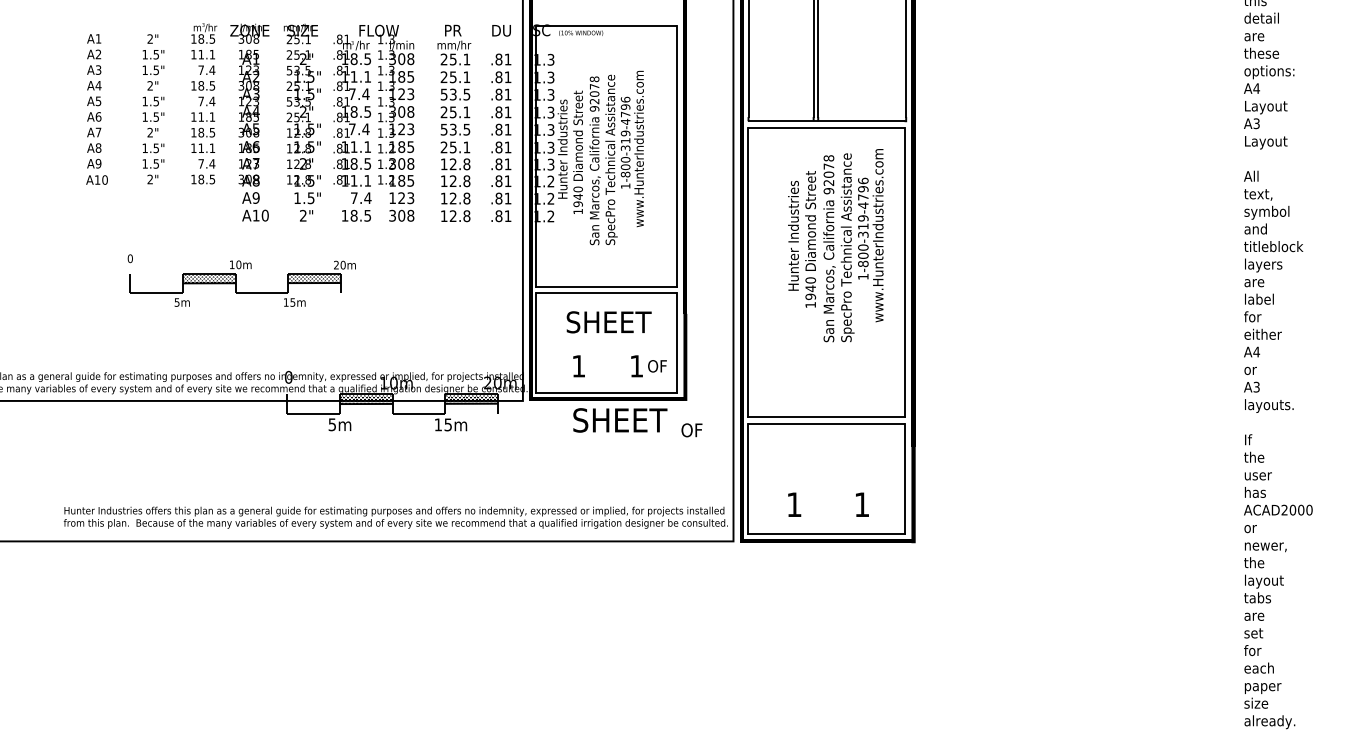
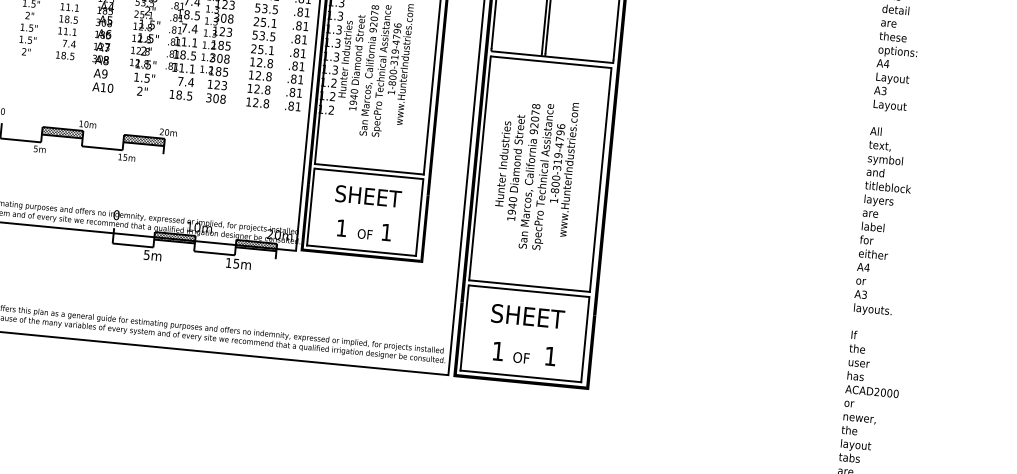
text: (835, 245) -> (534, 174), moved
text: (657, 366) -> (365, 234), moved
text: (620, 420) -> (528, 316), moved
text: (691, 430) -> (521, 358), moved

